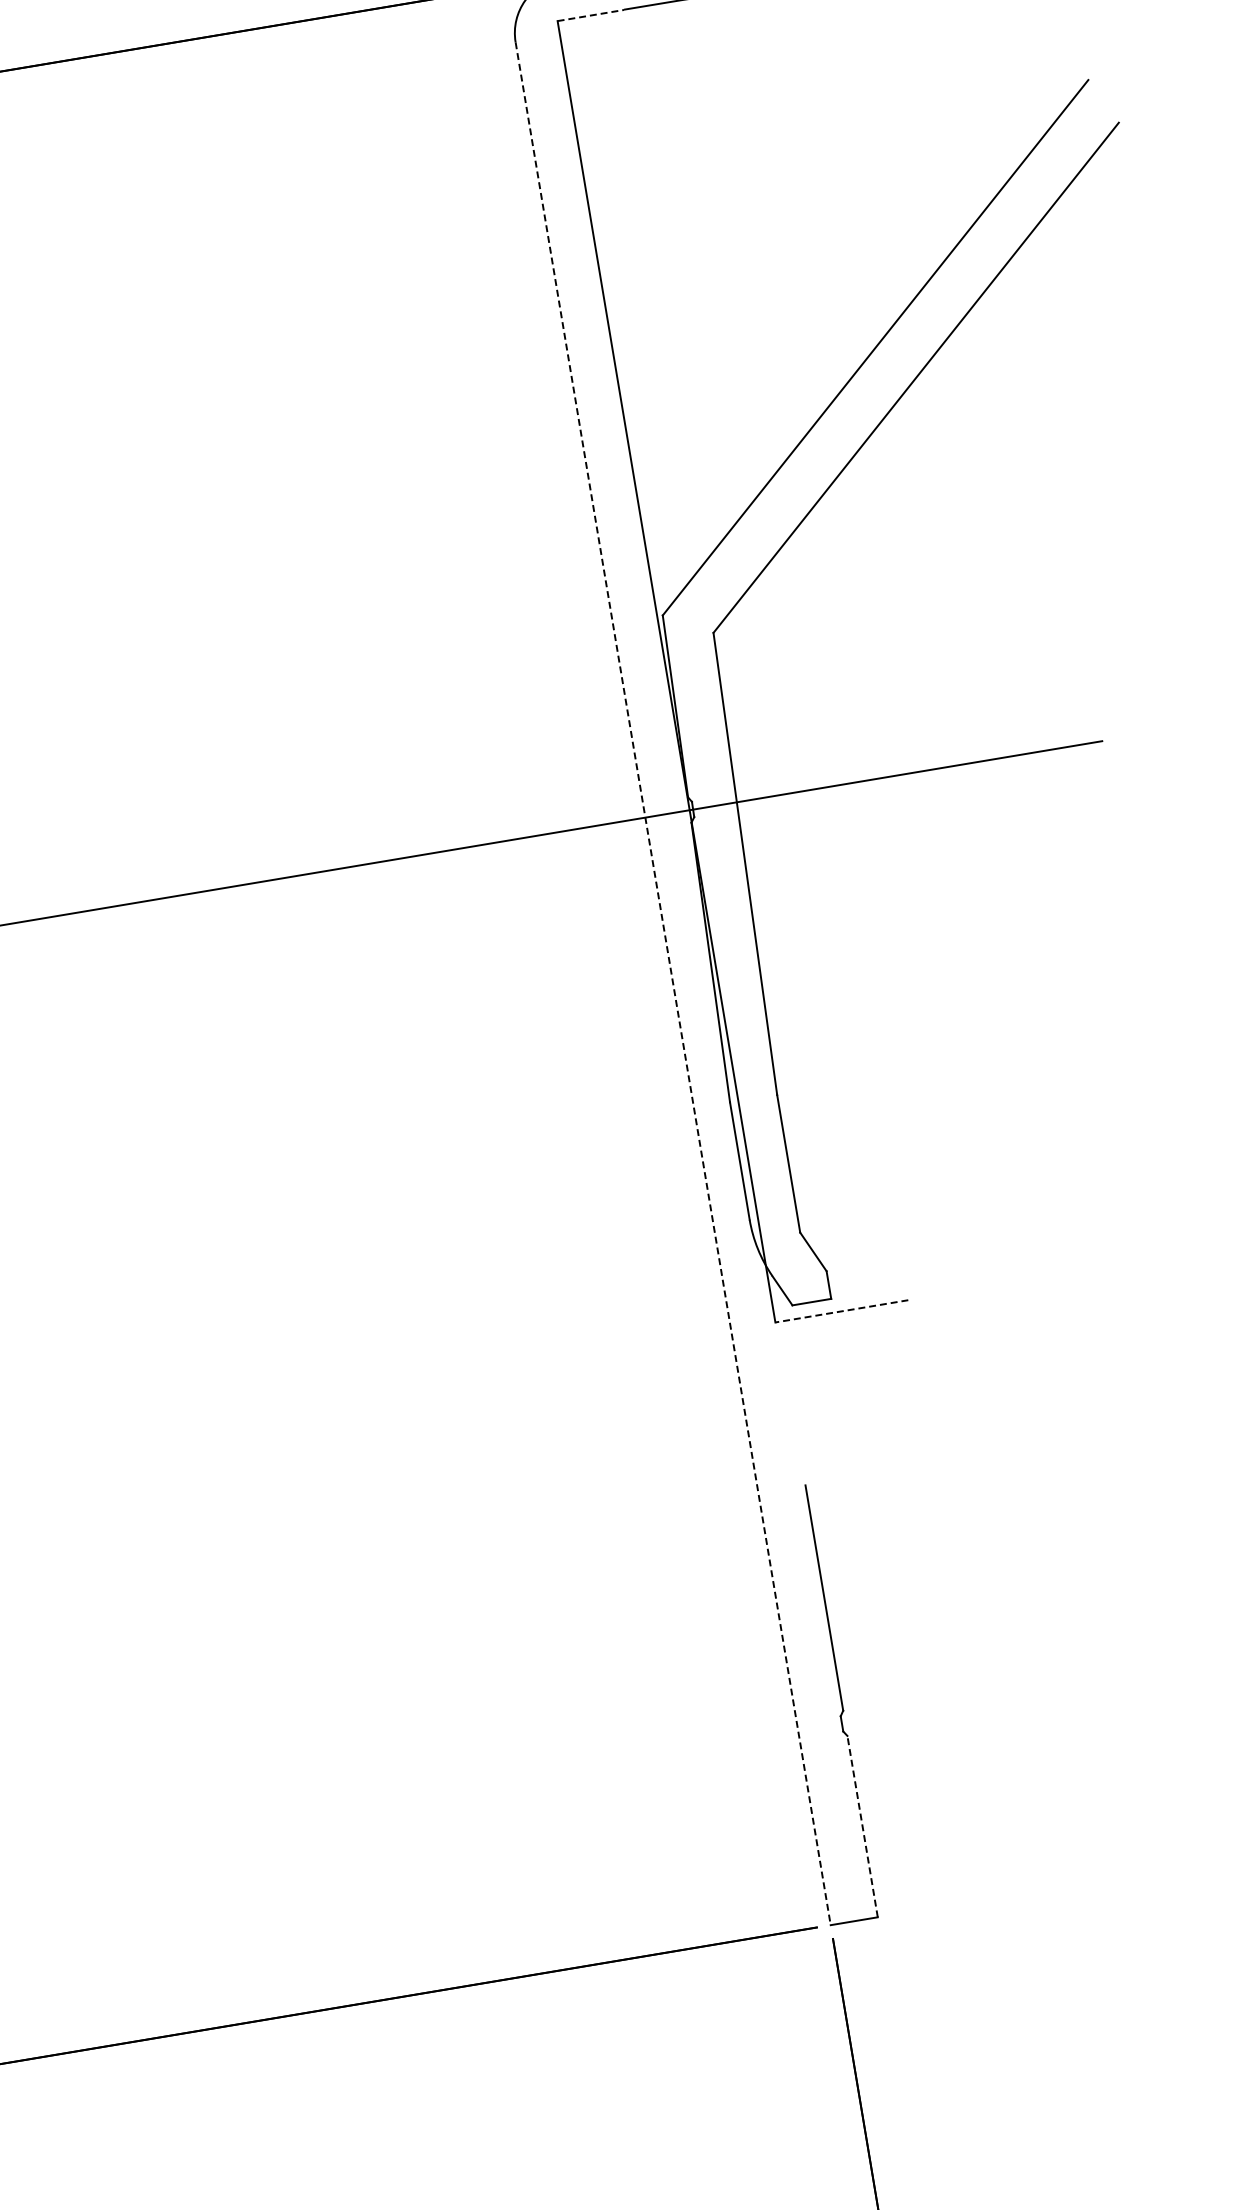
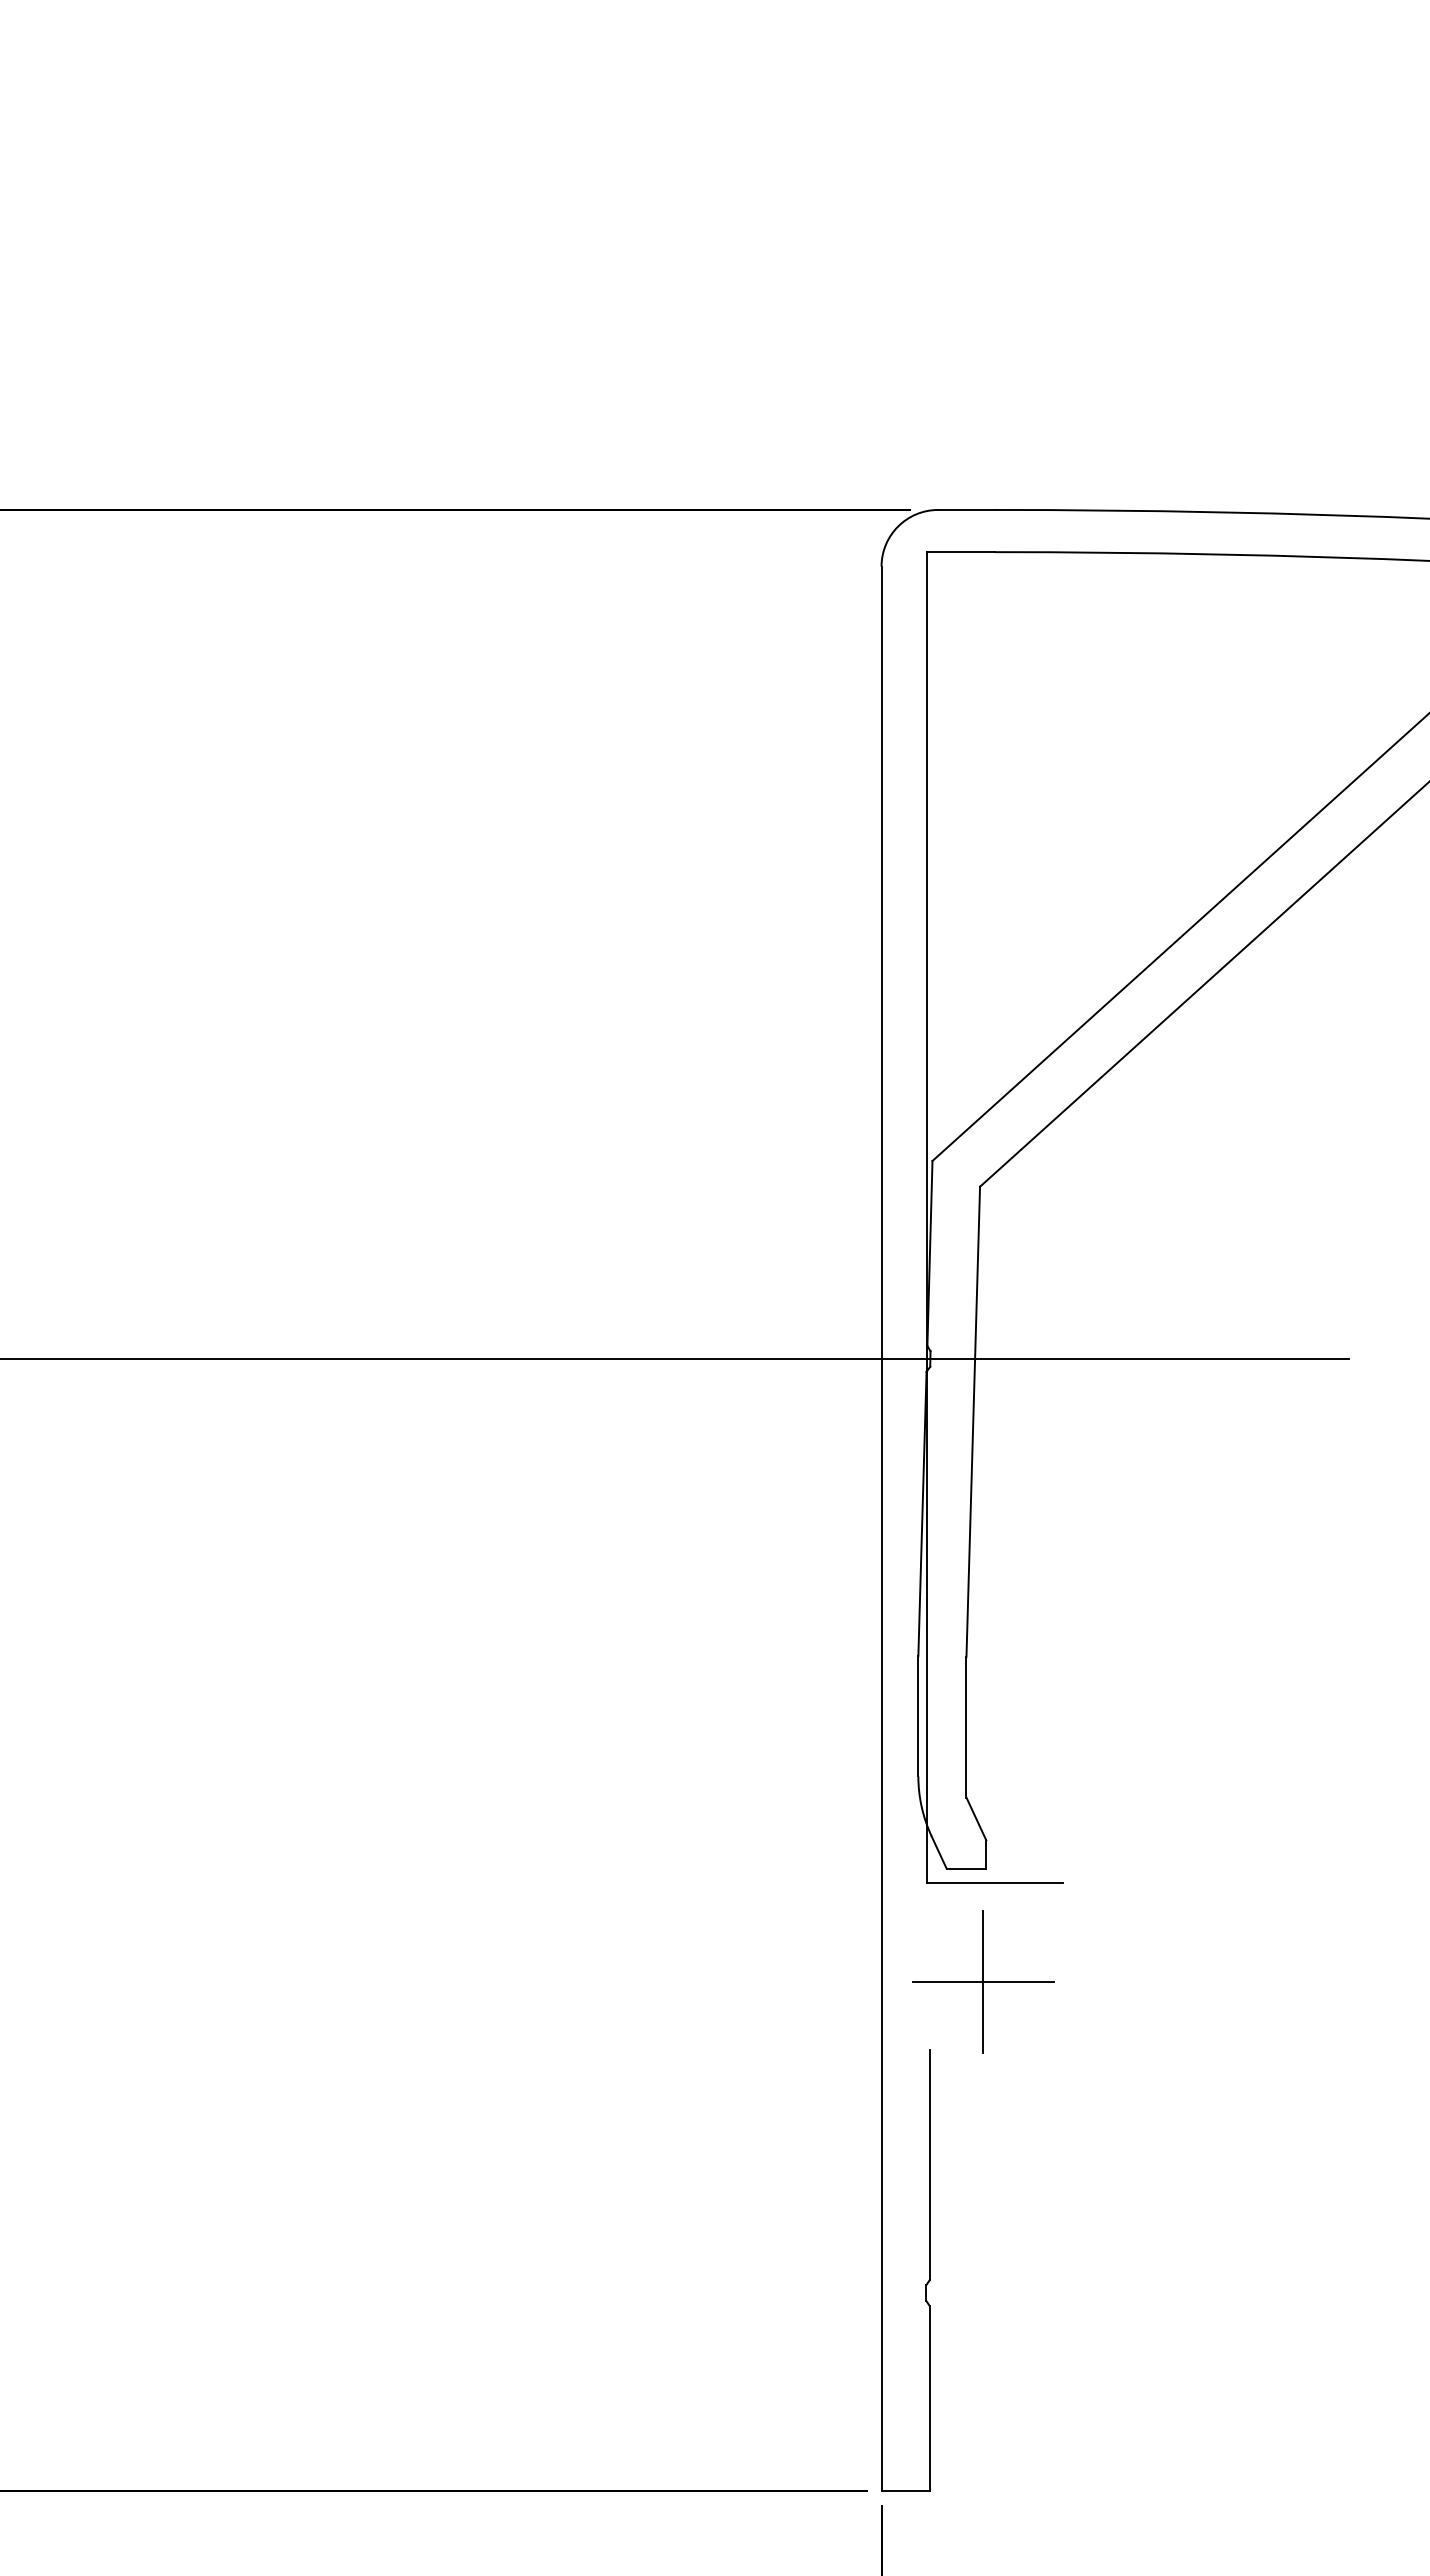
line: (590, 15) -> (960, 552), dashed -> solid
line: (673, 984) -> (881, 1529), dashed -> solid
line: (841, 1311) -> (994, 1882), dashed -> solid
part: (846, 1409) -> (983, 1981), added
line: (862, 1826) -> (929, 2398), dashed -> solid

